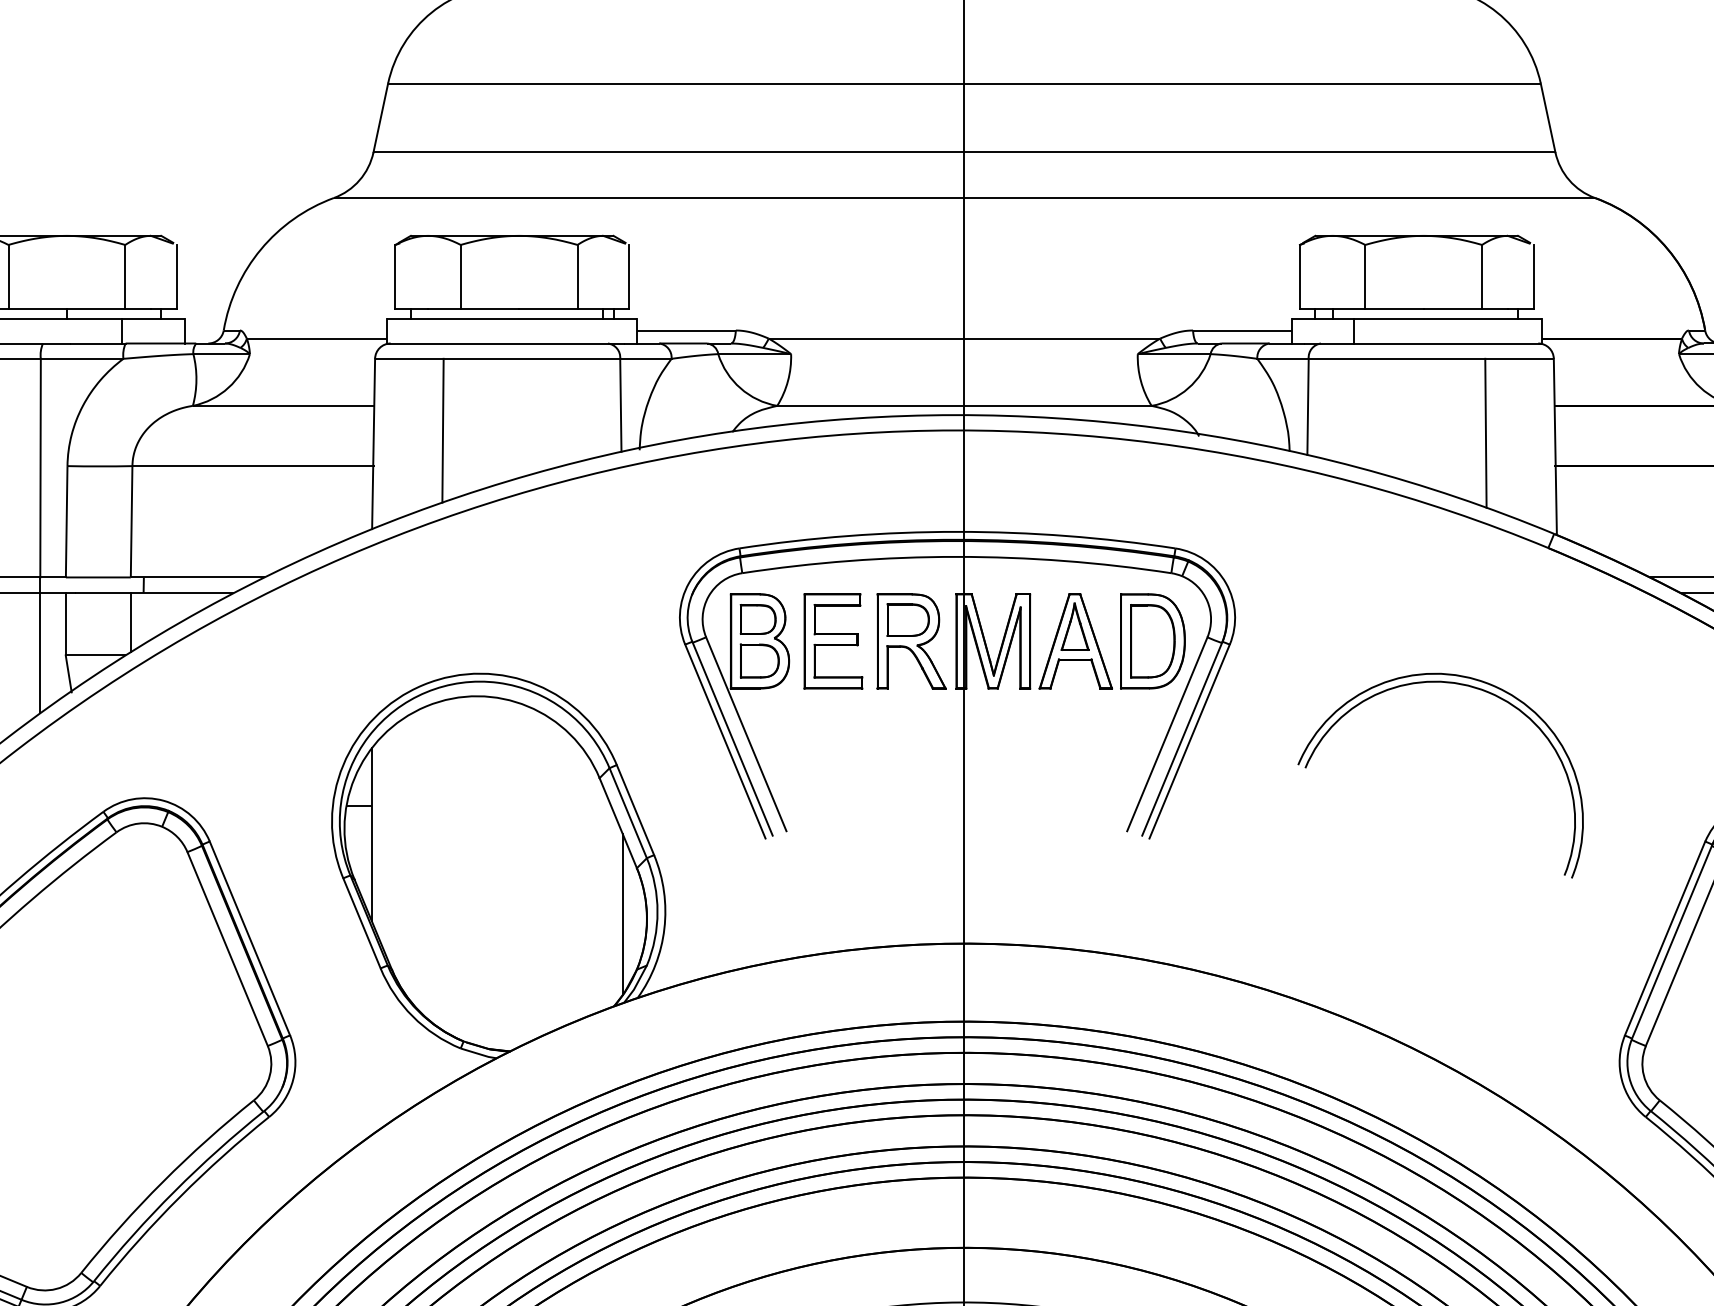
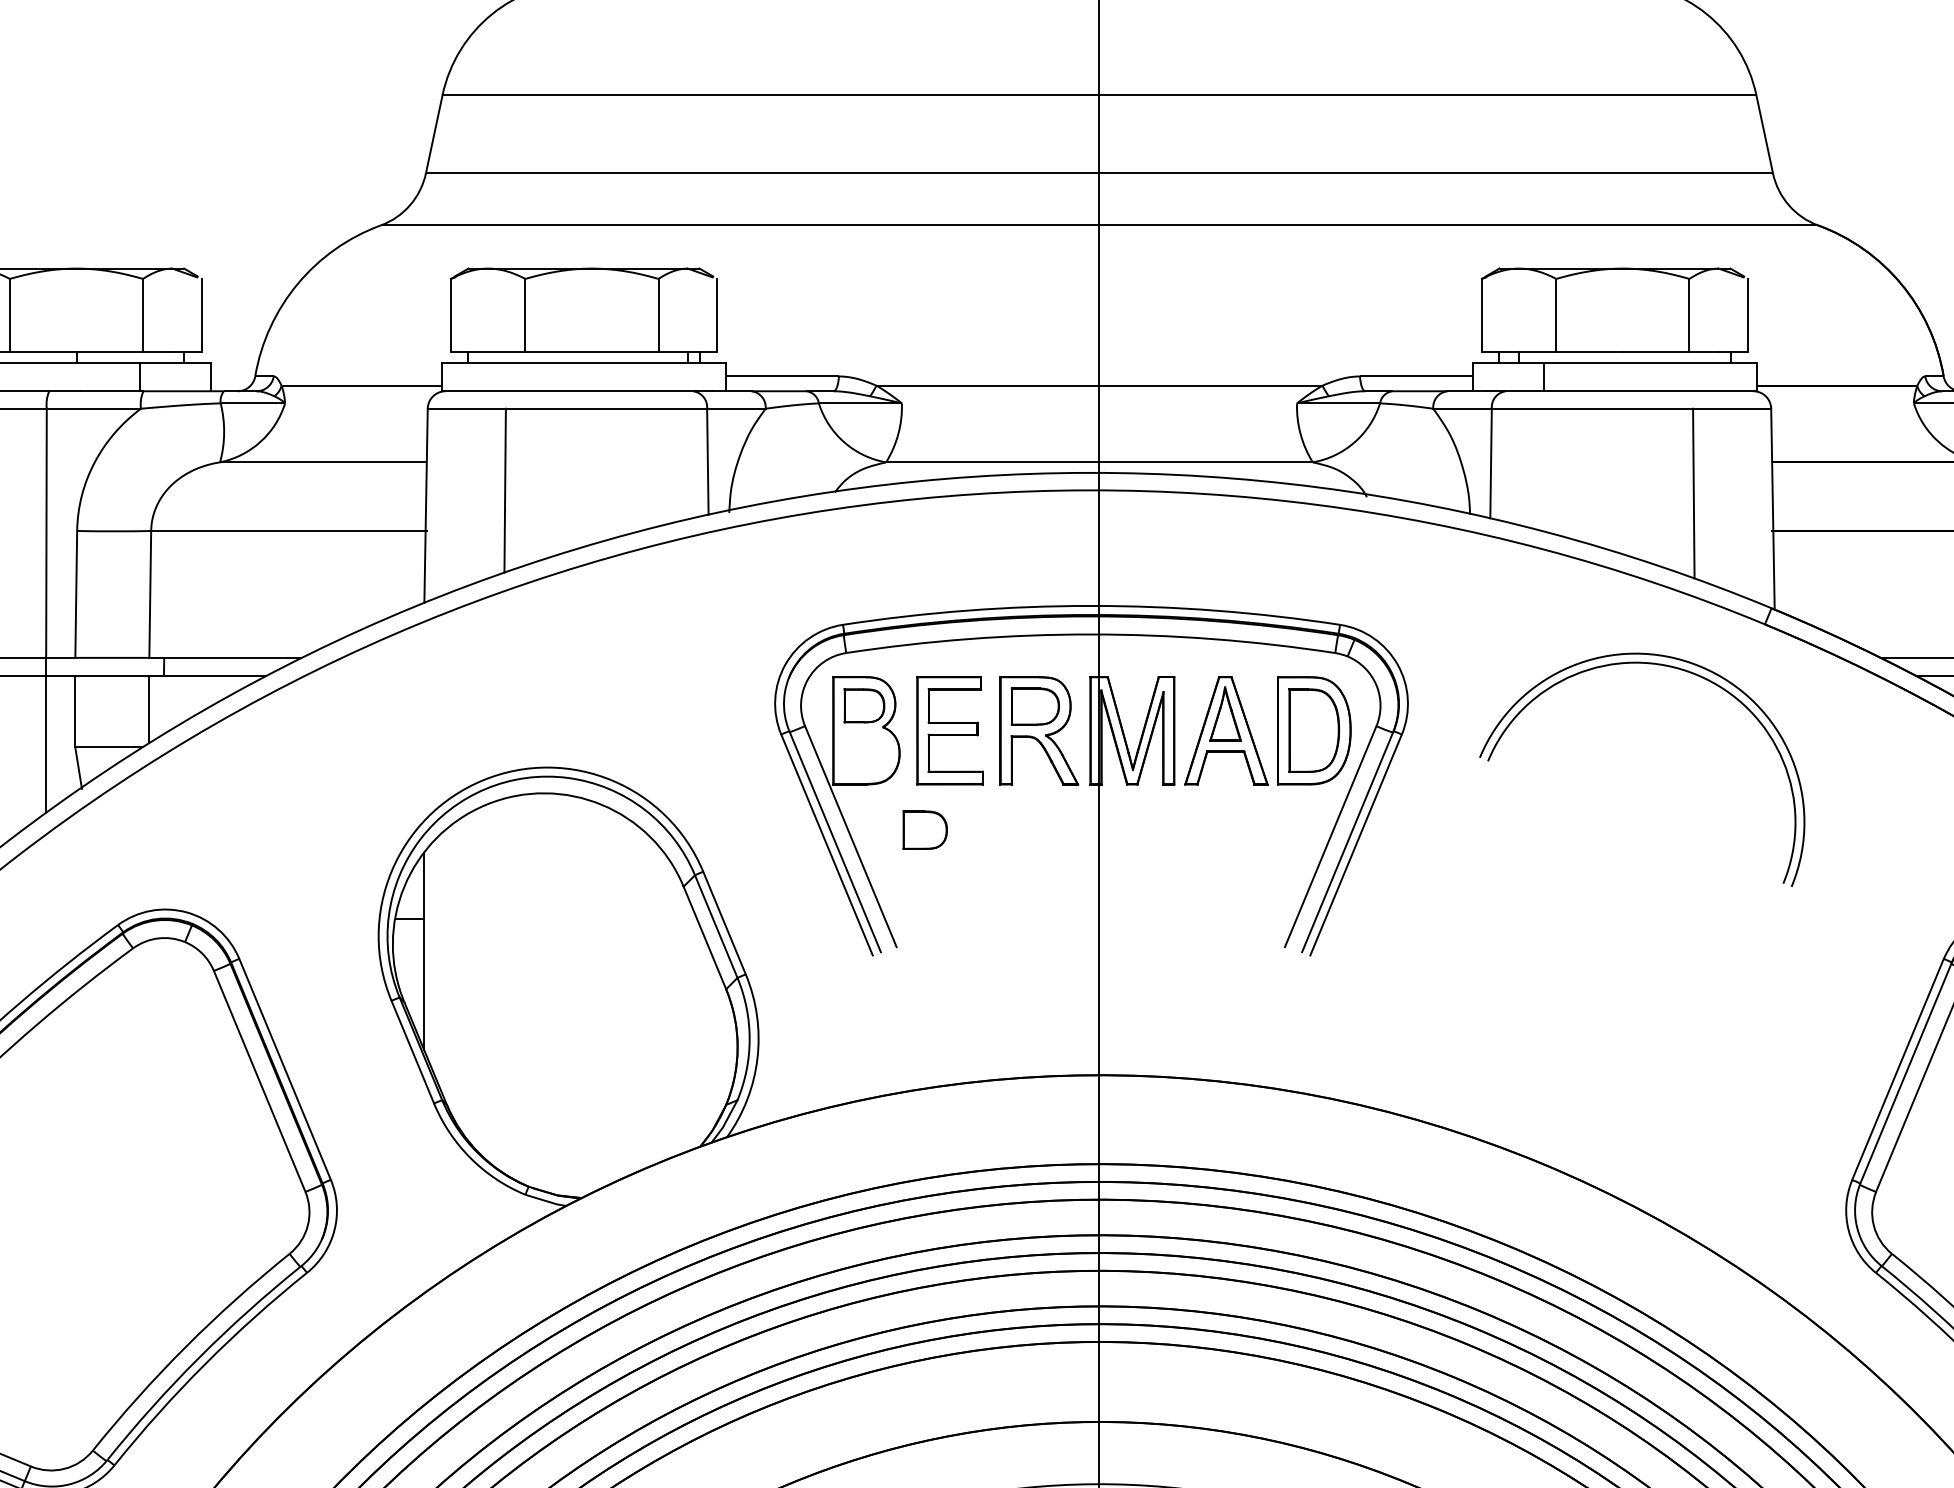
part: (759, 660) -> (924, 829), moved
part: (1454, 684) -> (1657, 665), moved
line: (623, 914) -> (710, 1042), removed

